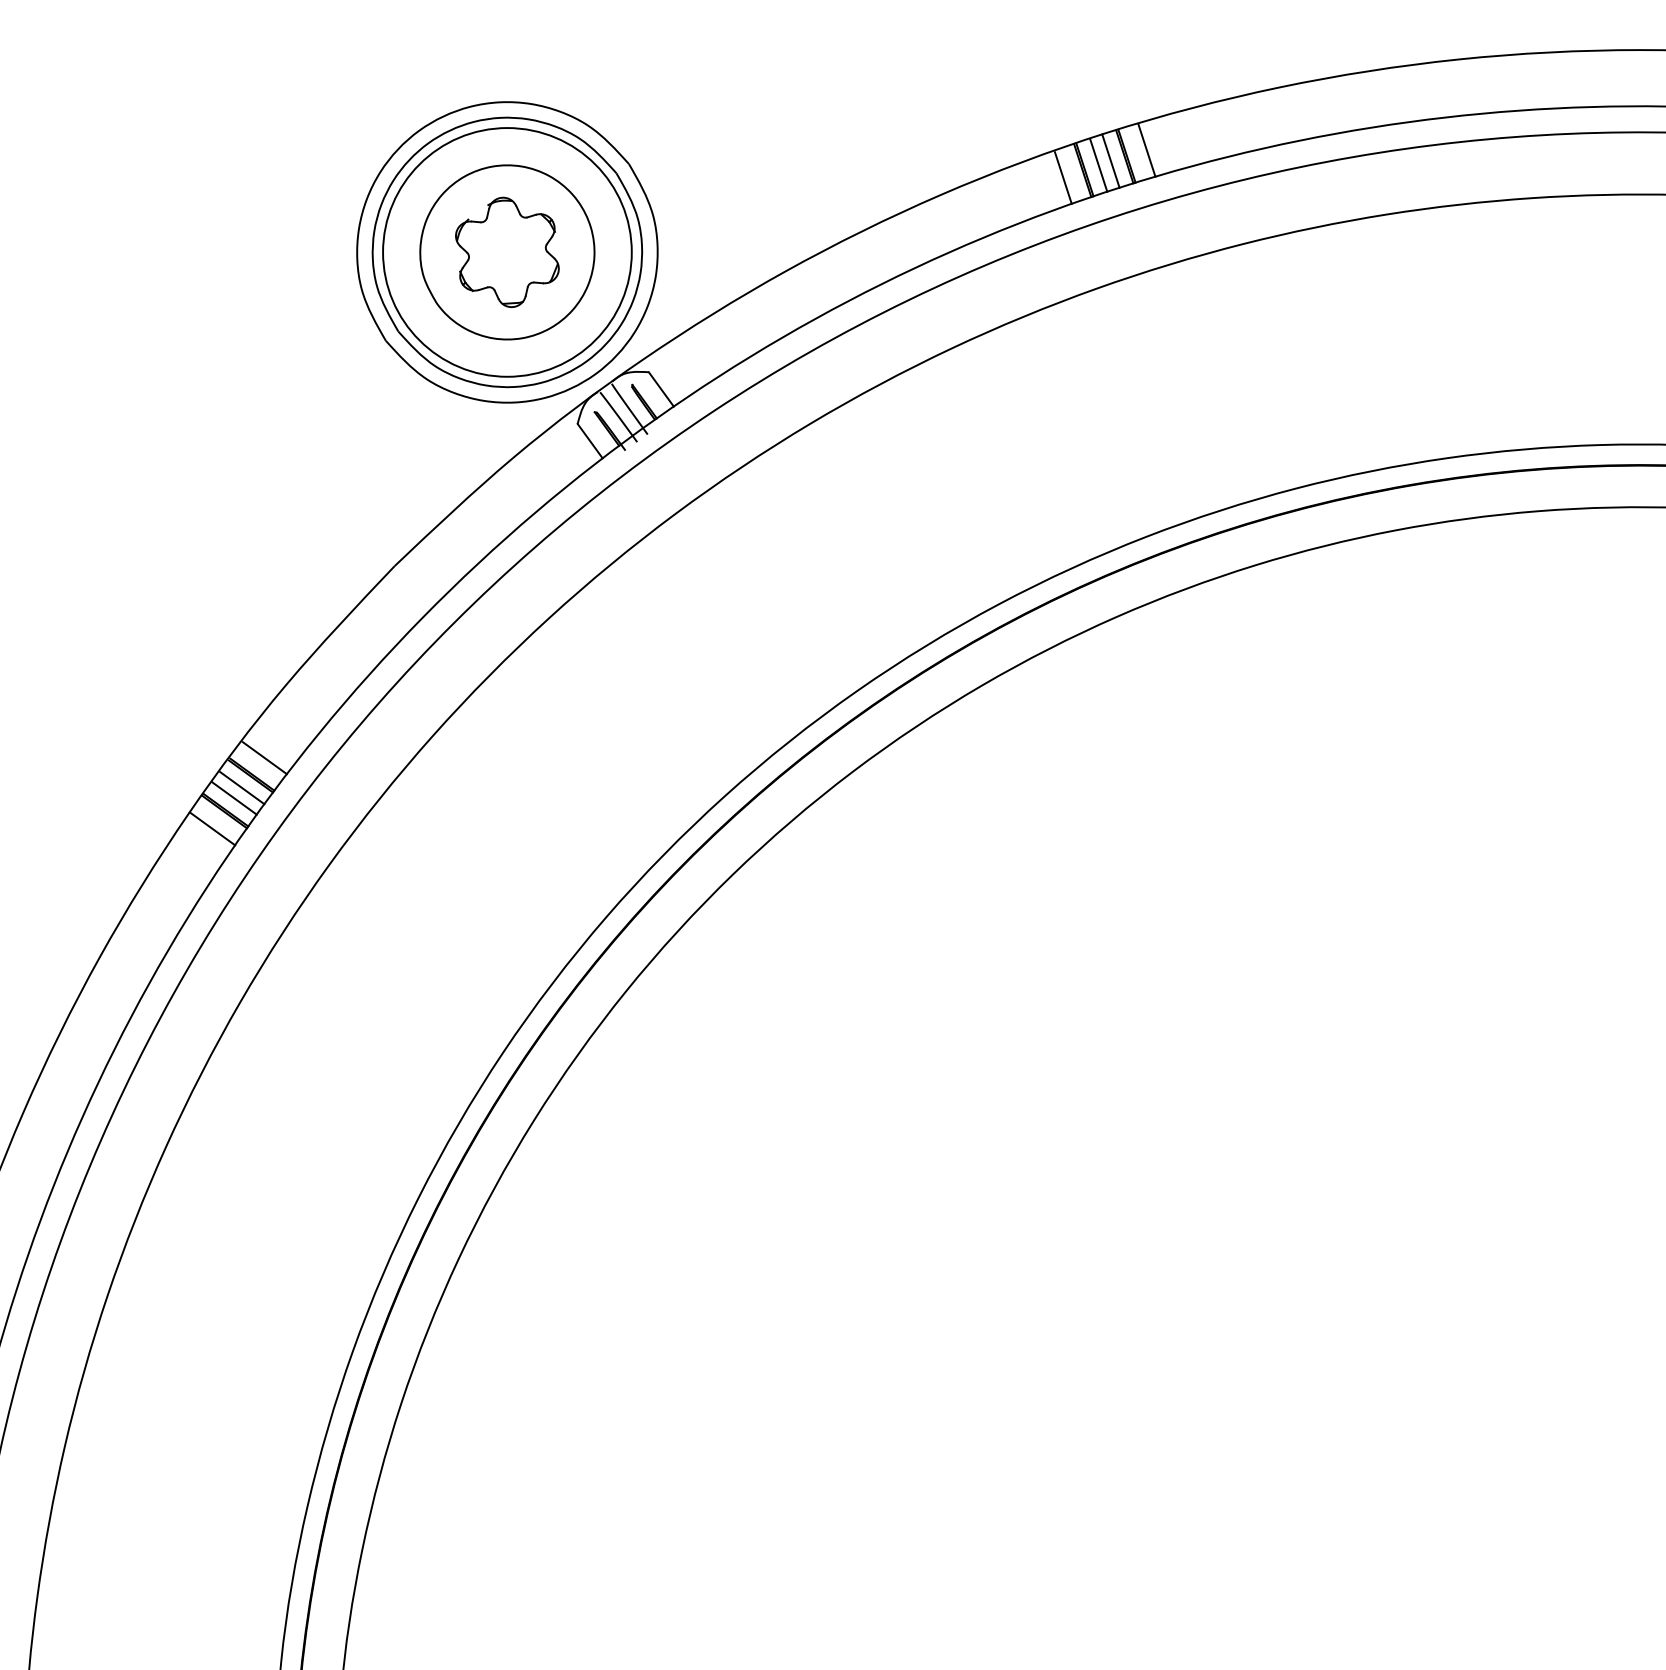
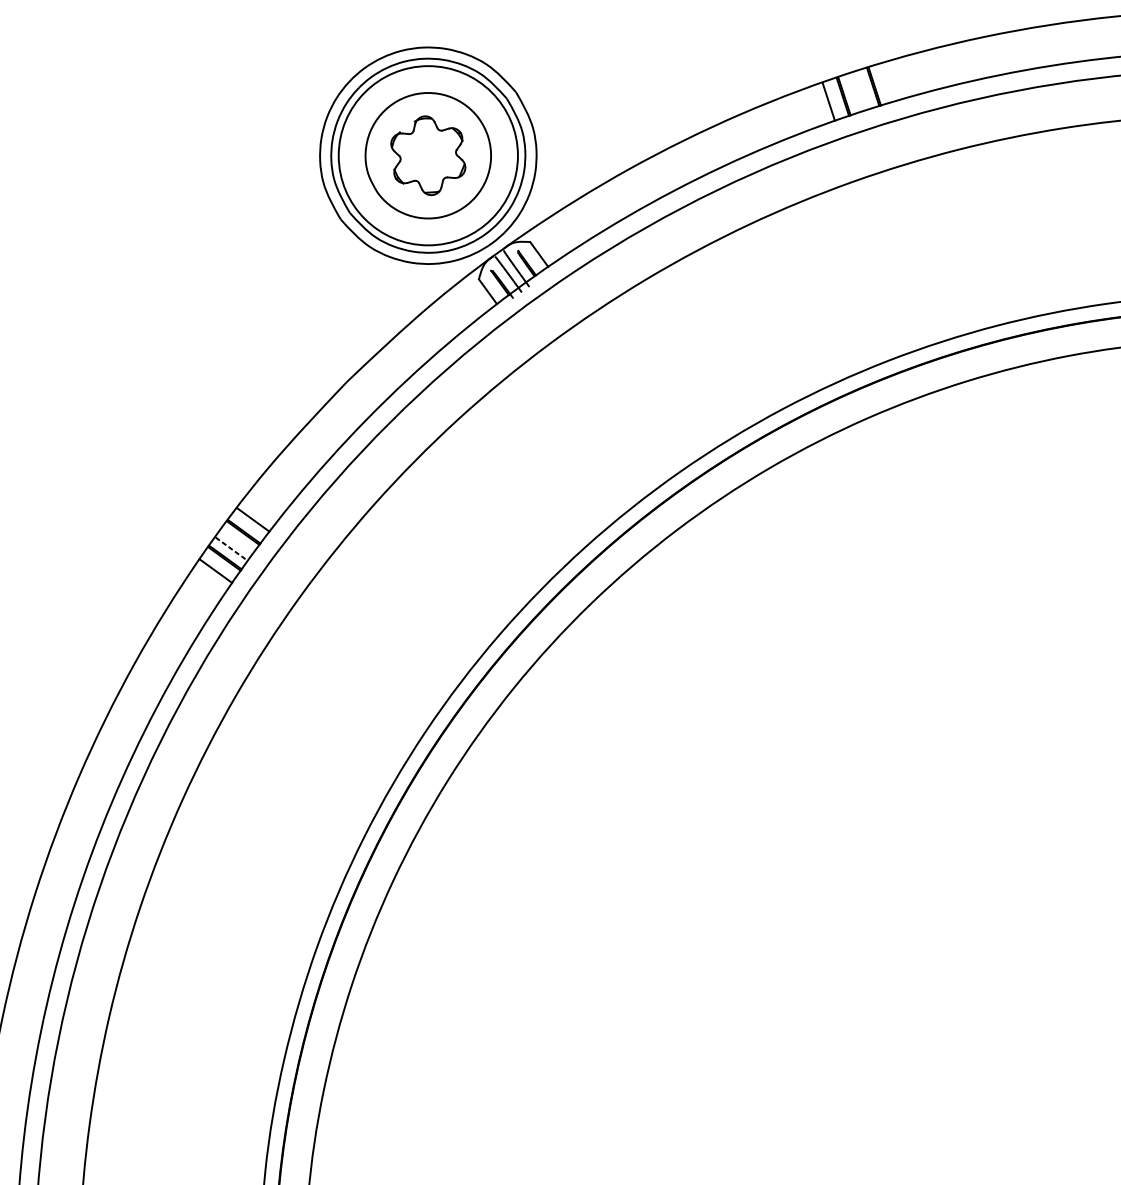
line: (1146, 150) -> (888, 82), removed
line: (1110, 160) -> (862, 89), removed
line: (1098, 165) -> (854, 93), removed
line: (242, 788) -> (237, 541), removed
line: (235, 798) -> (232, 549), solid -> dashed

